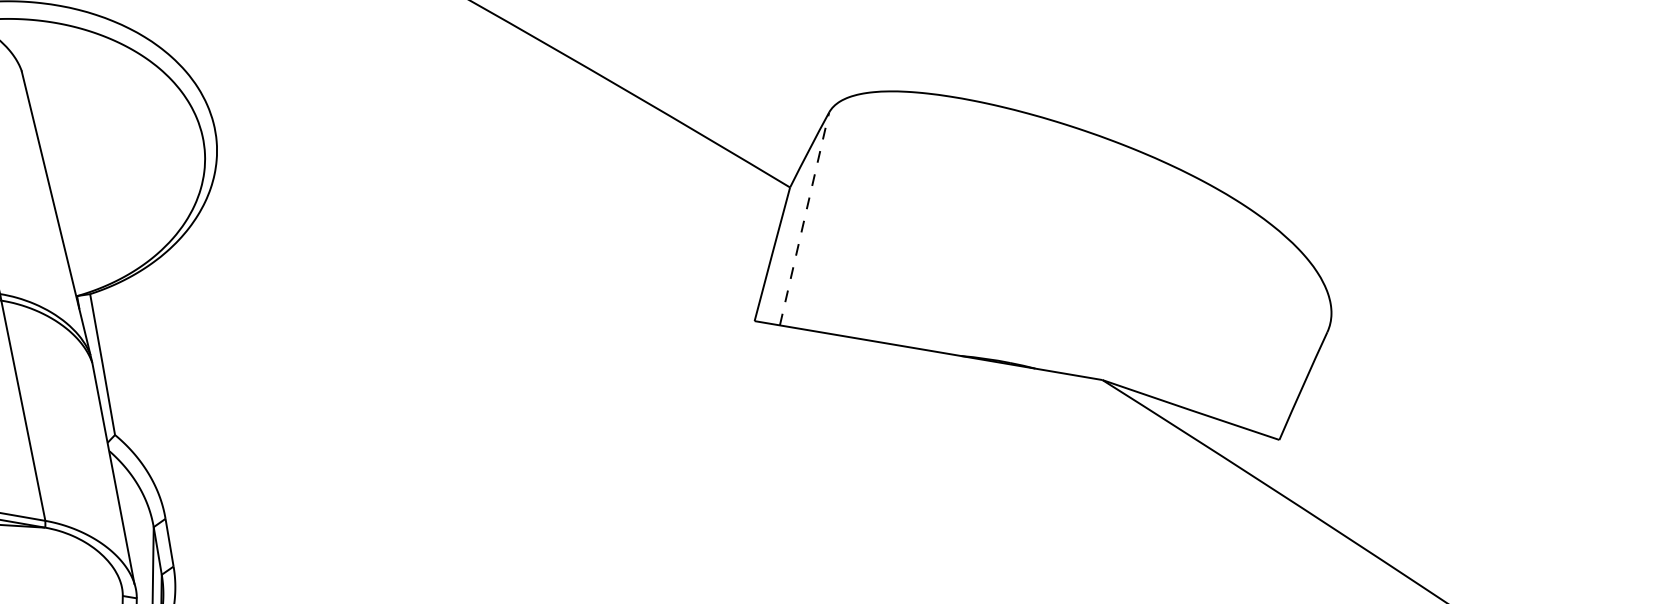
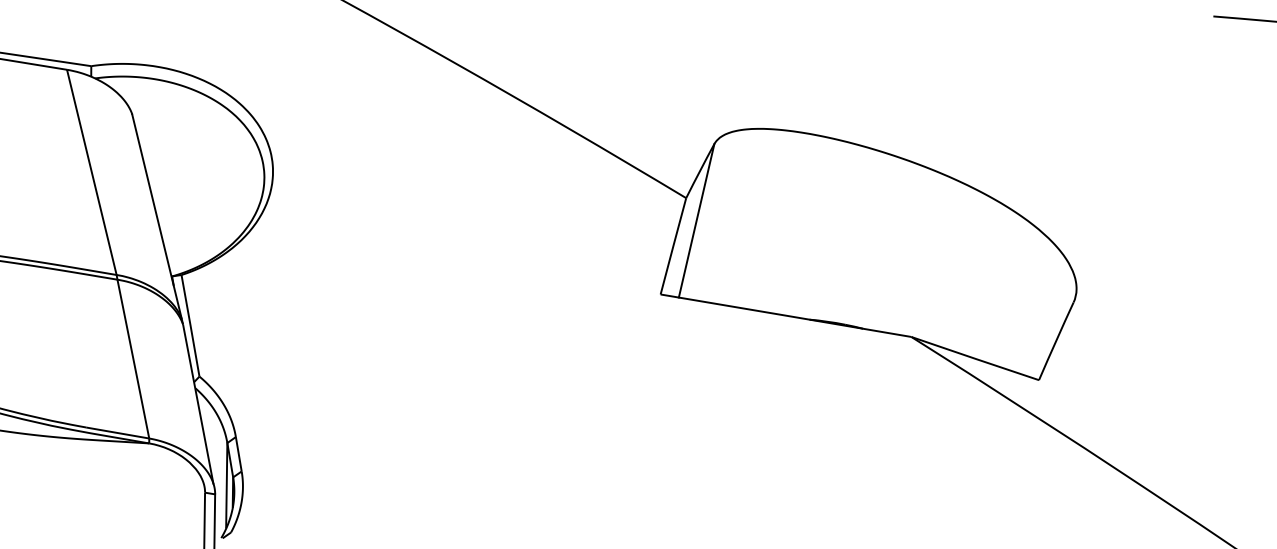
line: (804, 218) -> (696, 220), dashed -> solid

